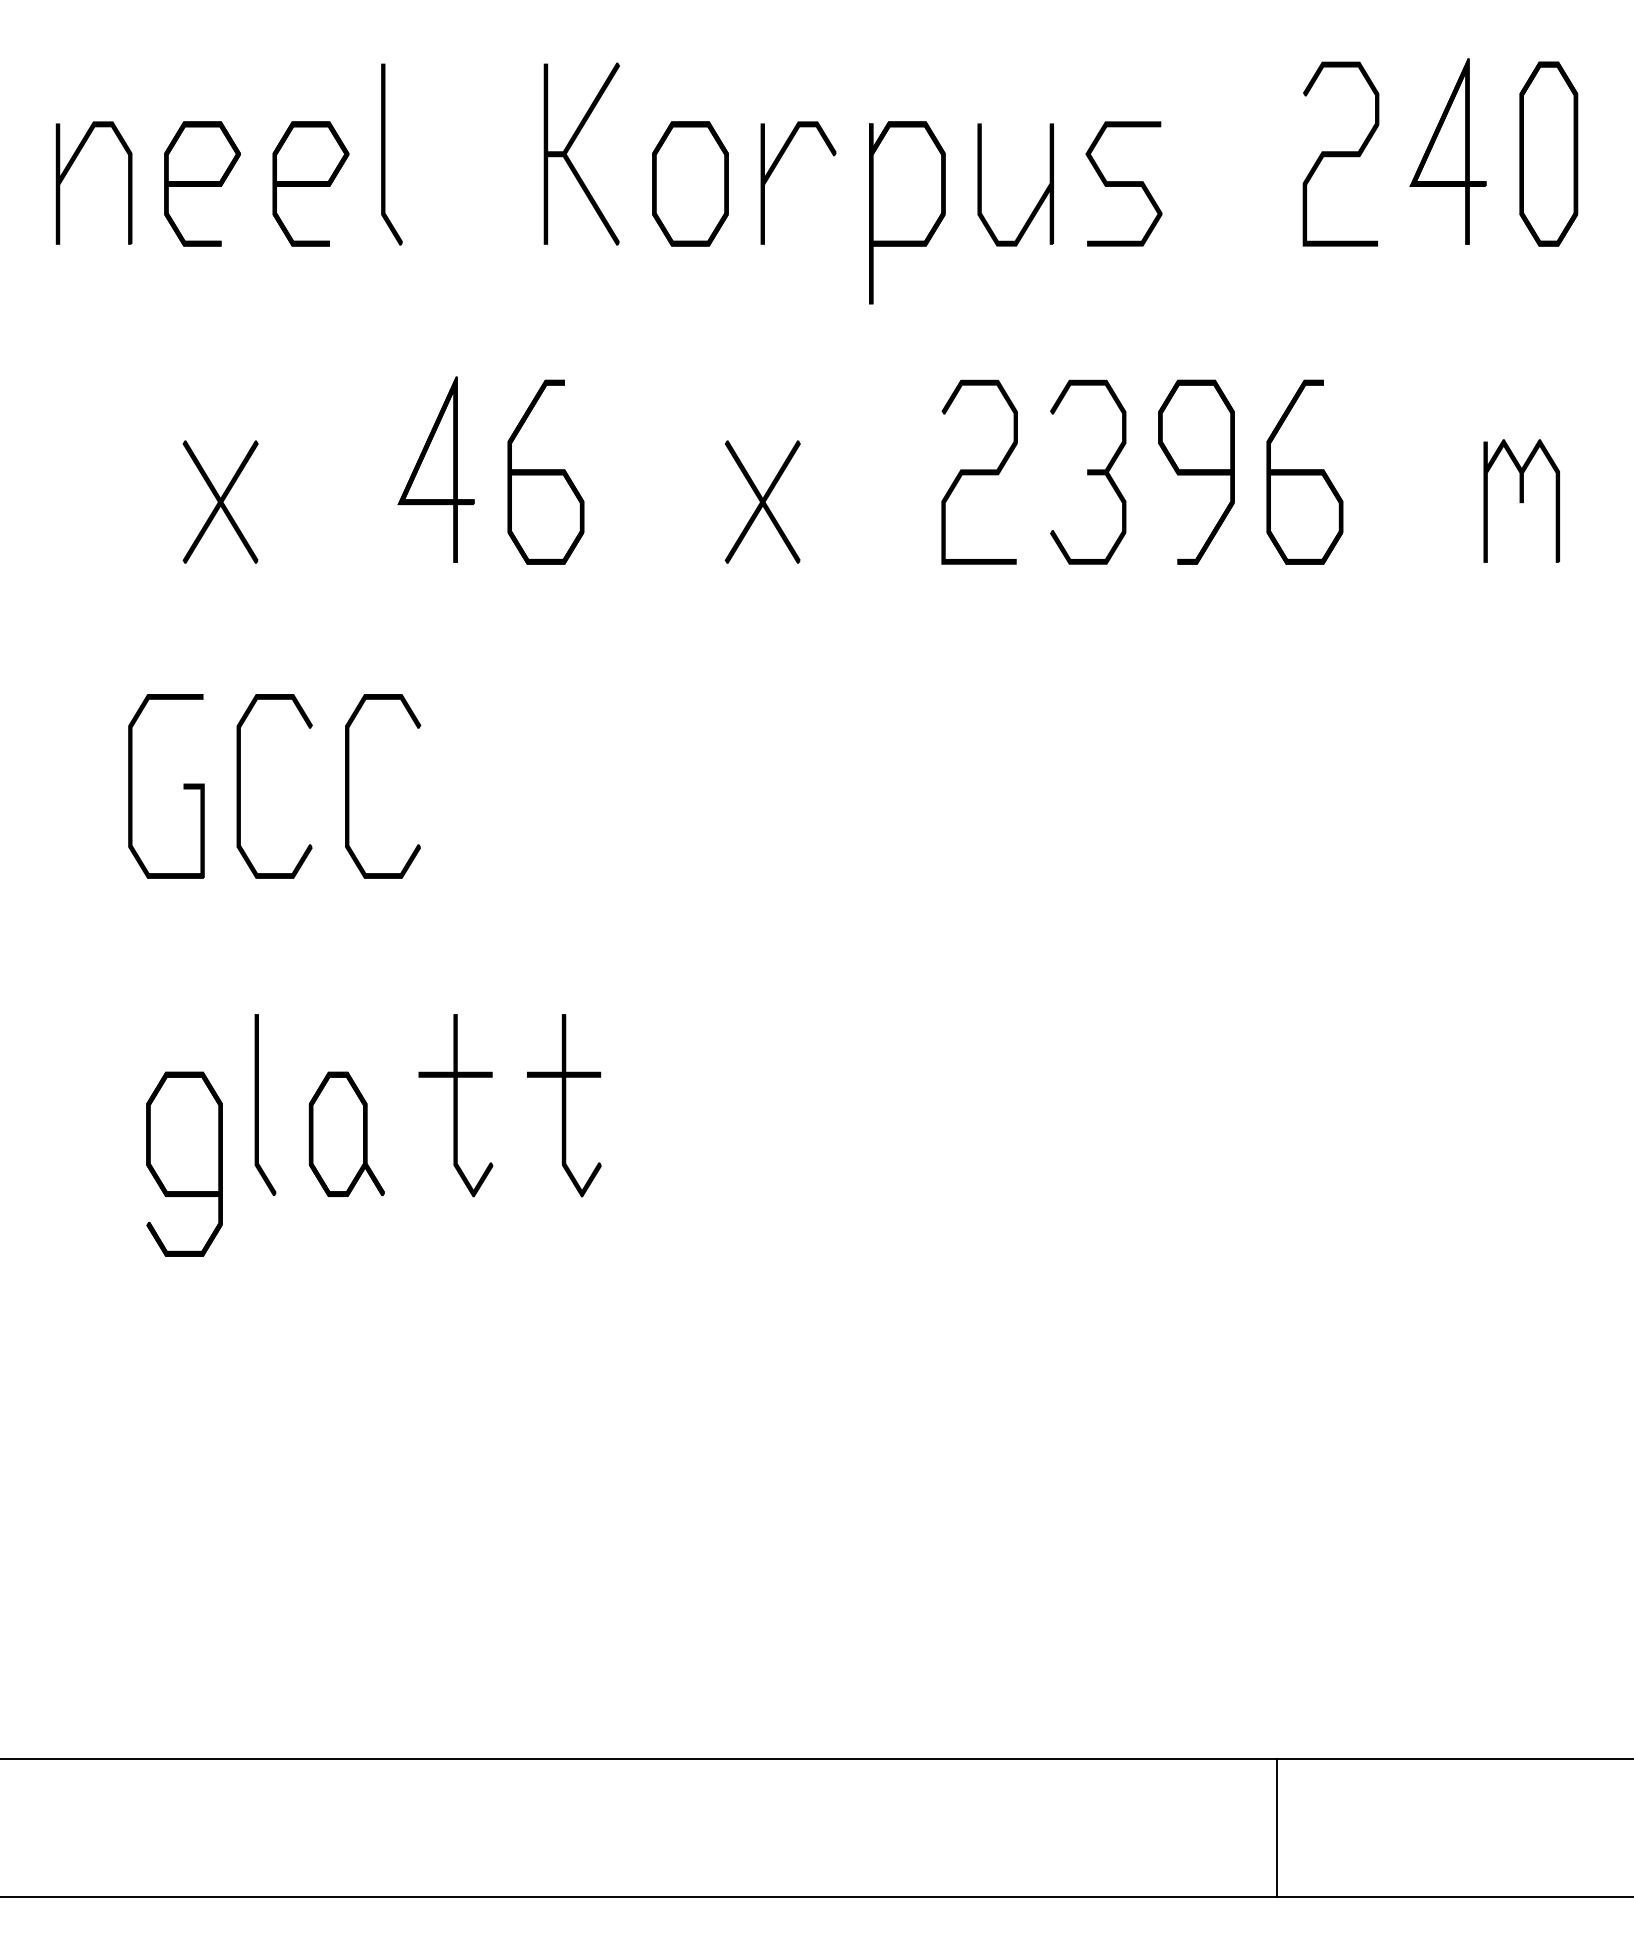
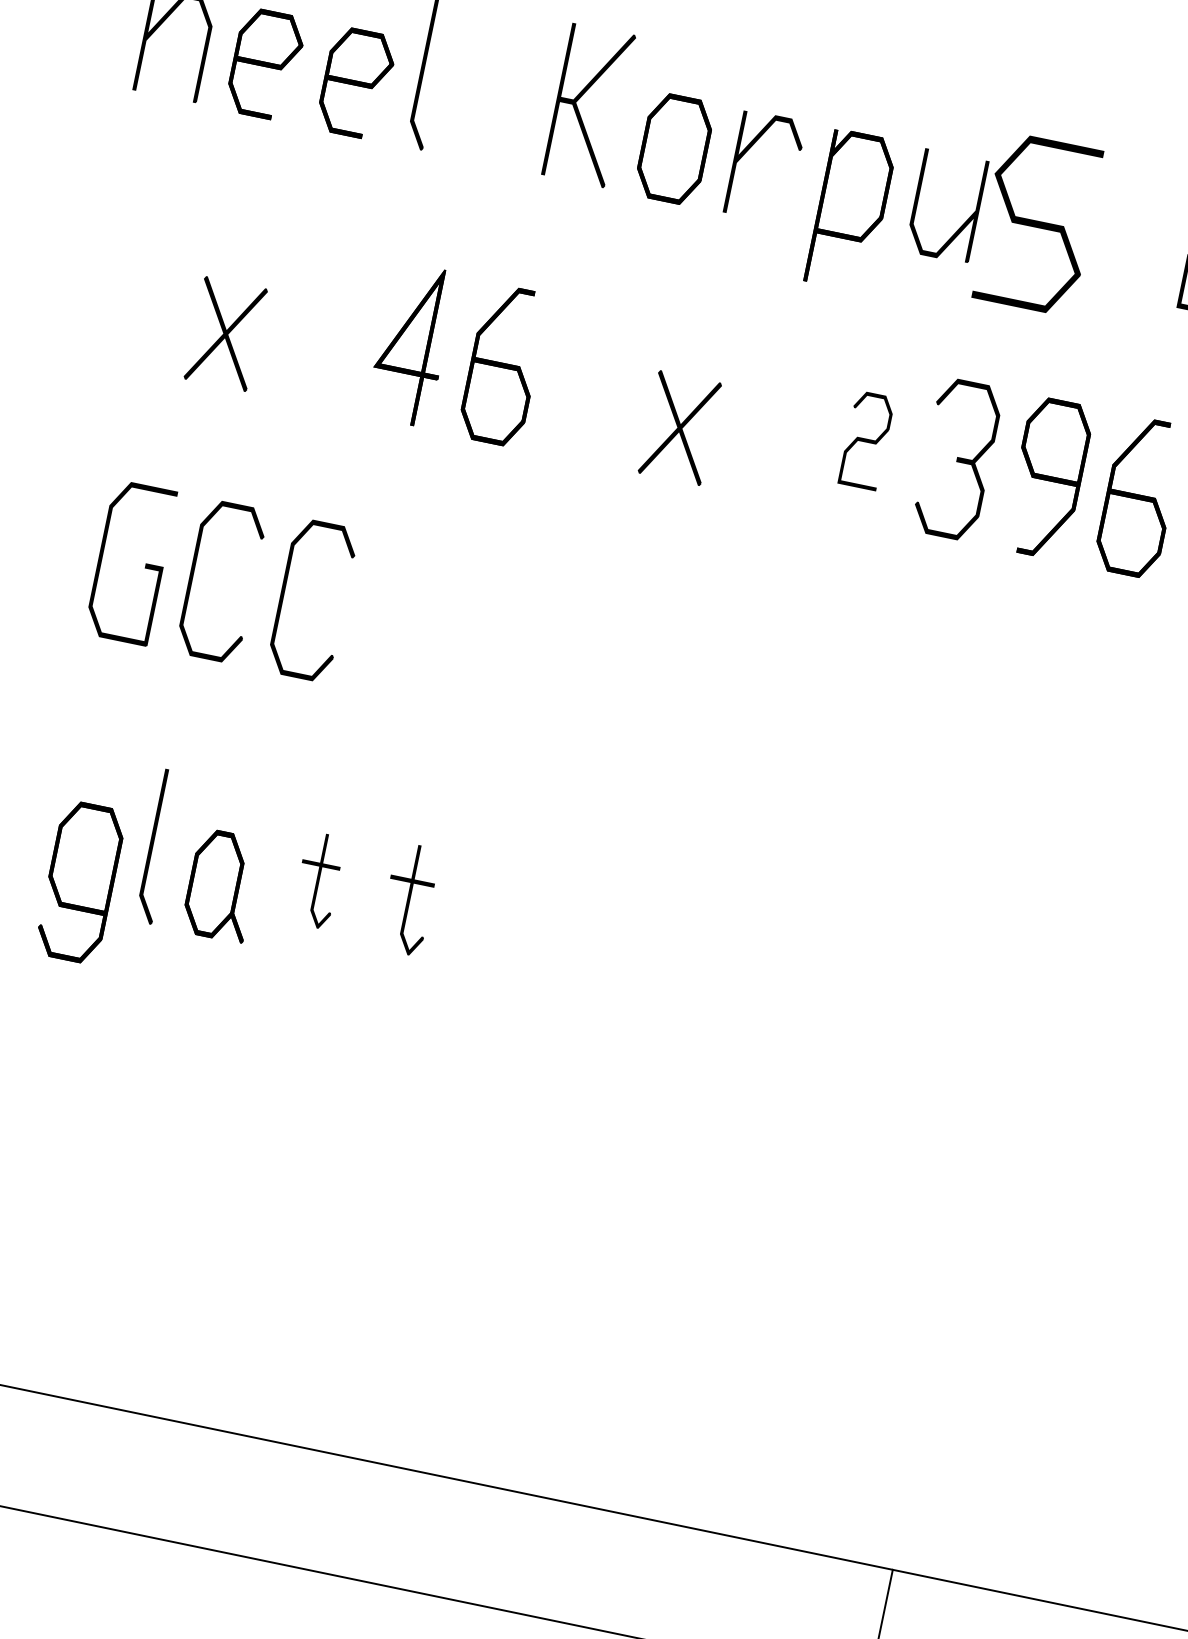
part: (1123, 183) -> (1037, 223), size x1.6
part: (979, 471) -> (866, 440), size x0.6
part: (455, 1105) -> (317, 880), size x0.6
part: (564, 1105) -> (409, 899), size x0.7

